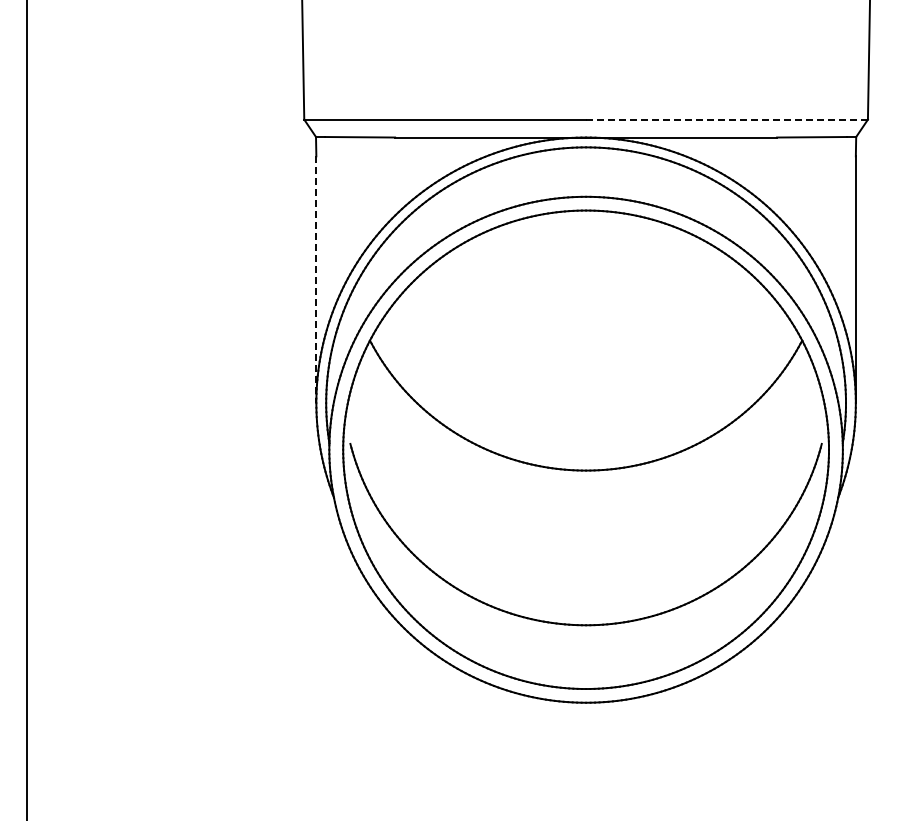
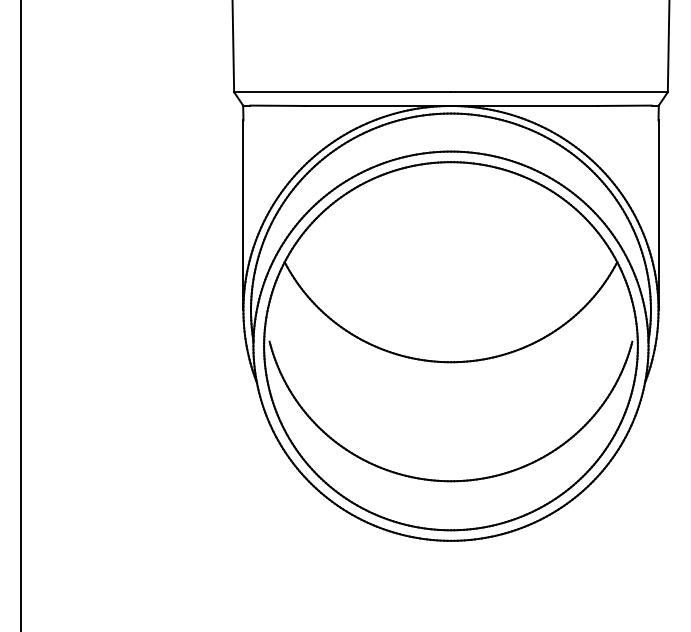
line: (727, 119) -> (559, 92), dashed -> solid
line: (316, 280) -> (243, 215), dashed -> solid

